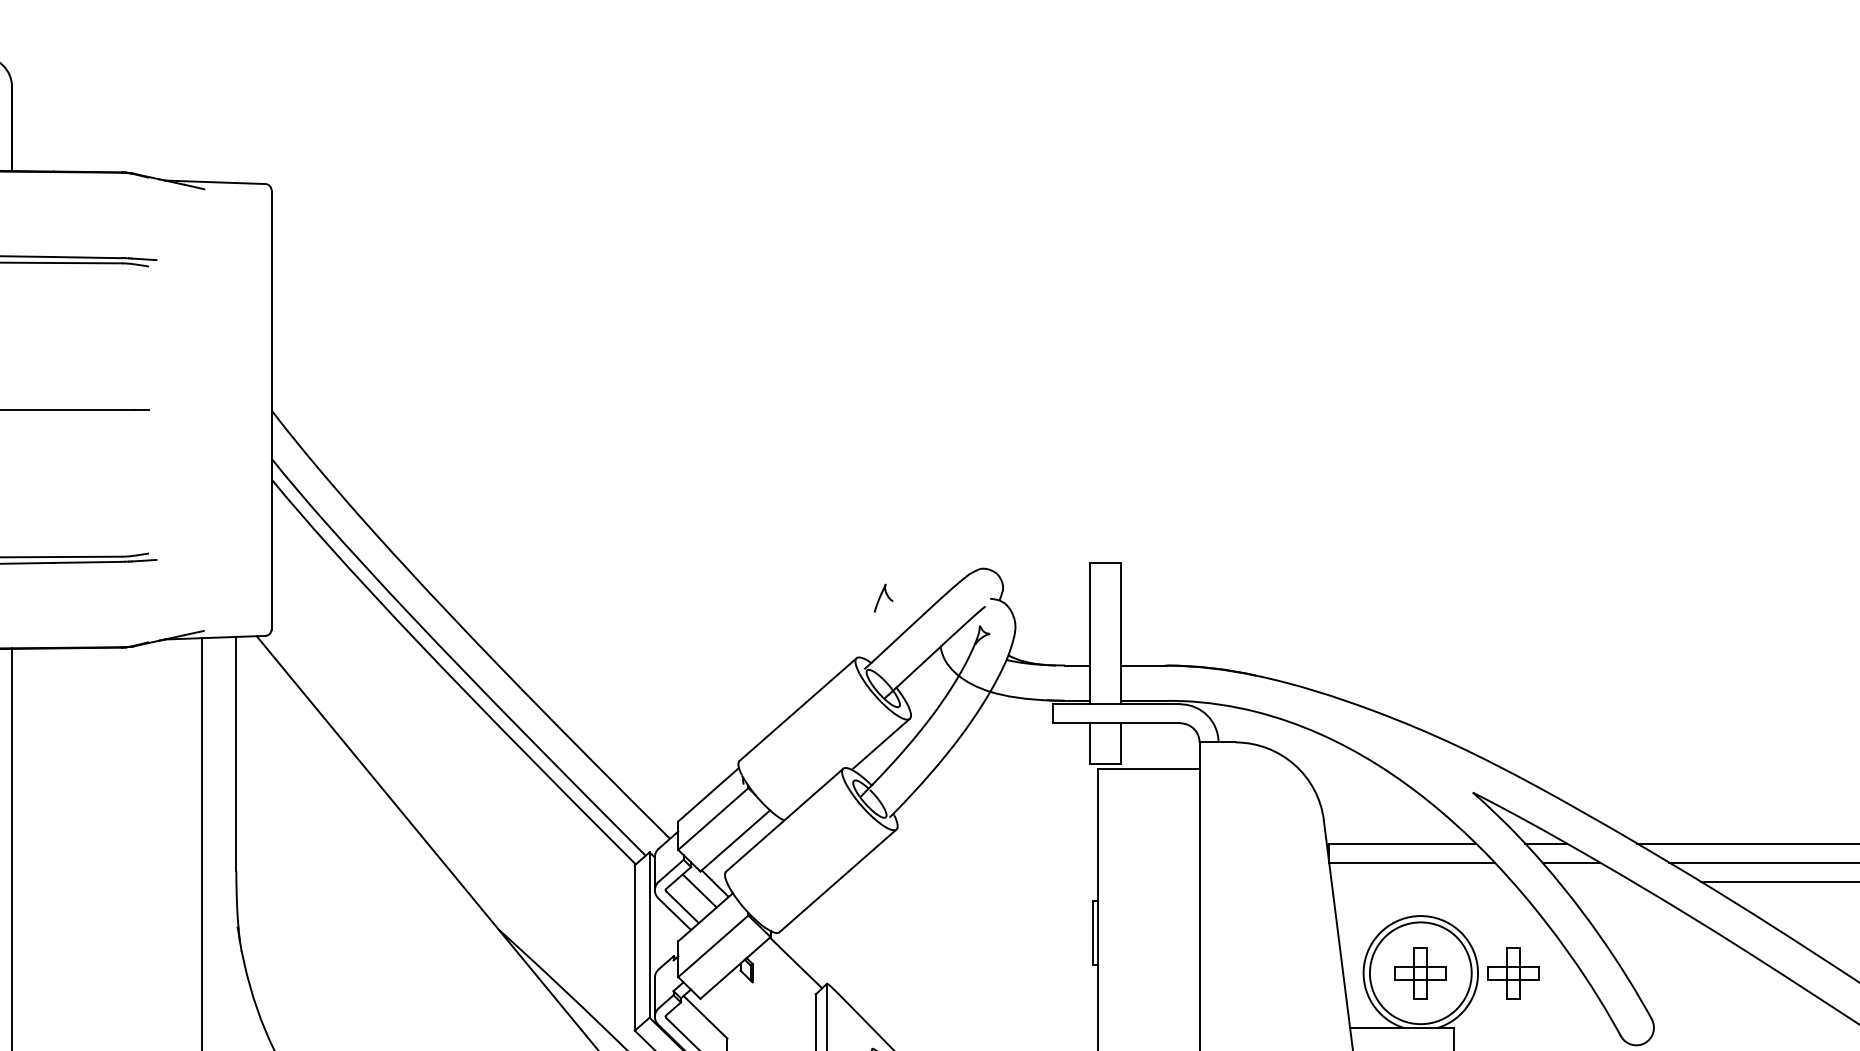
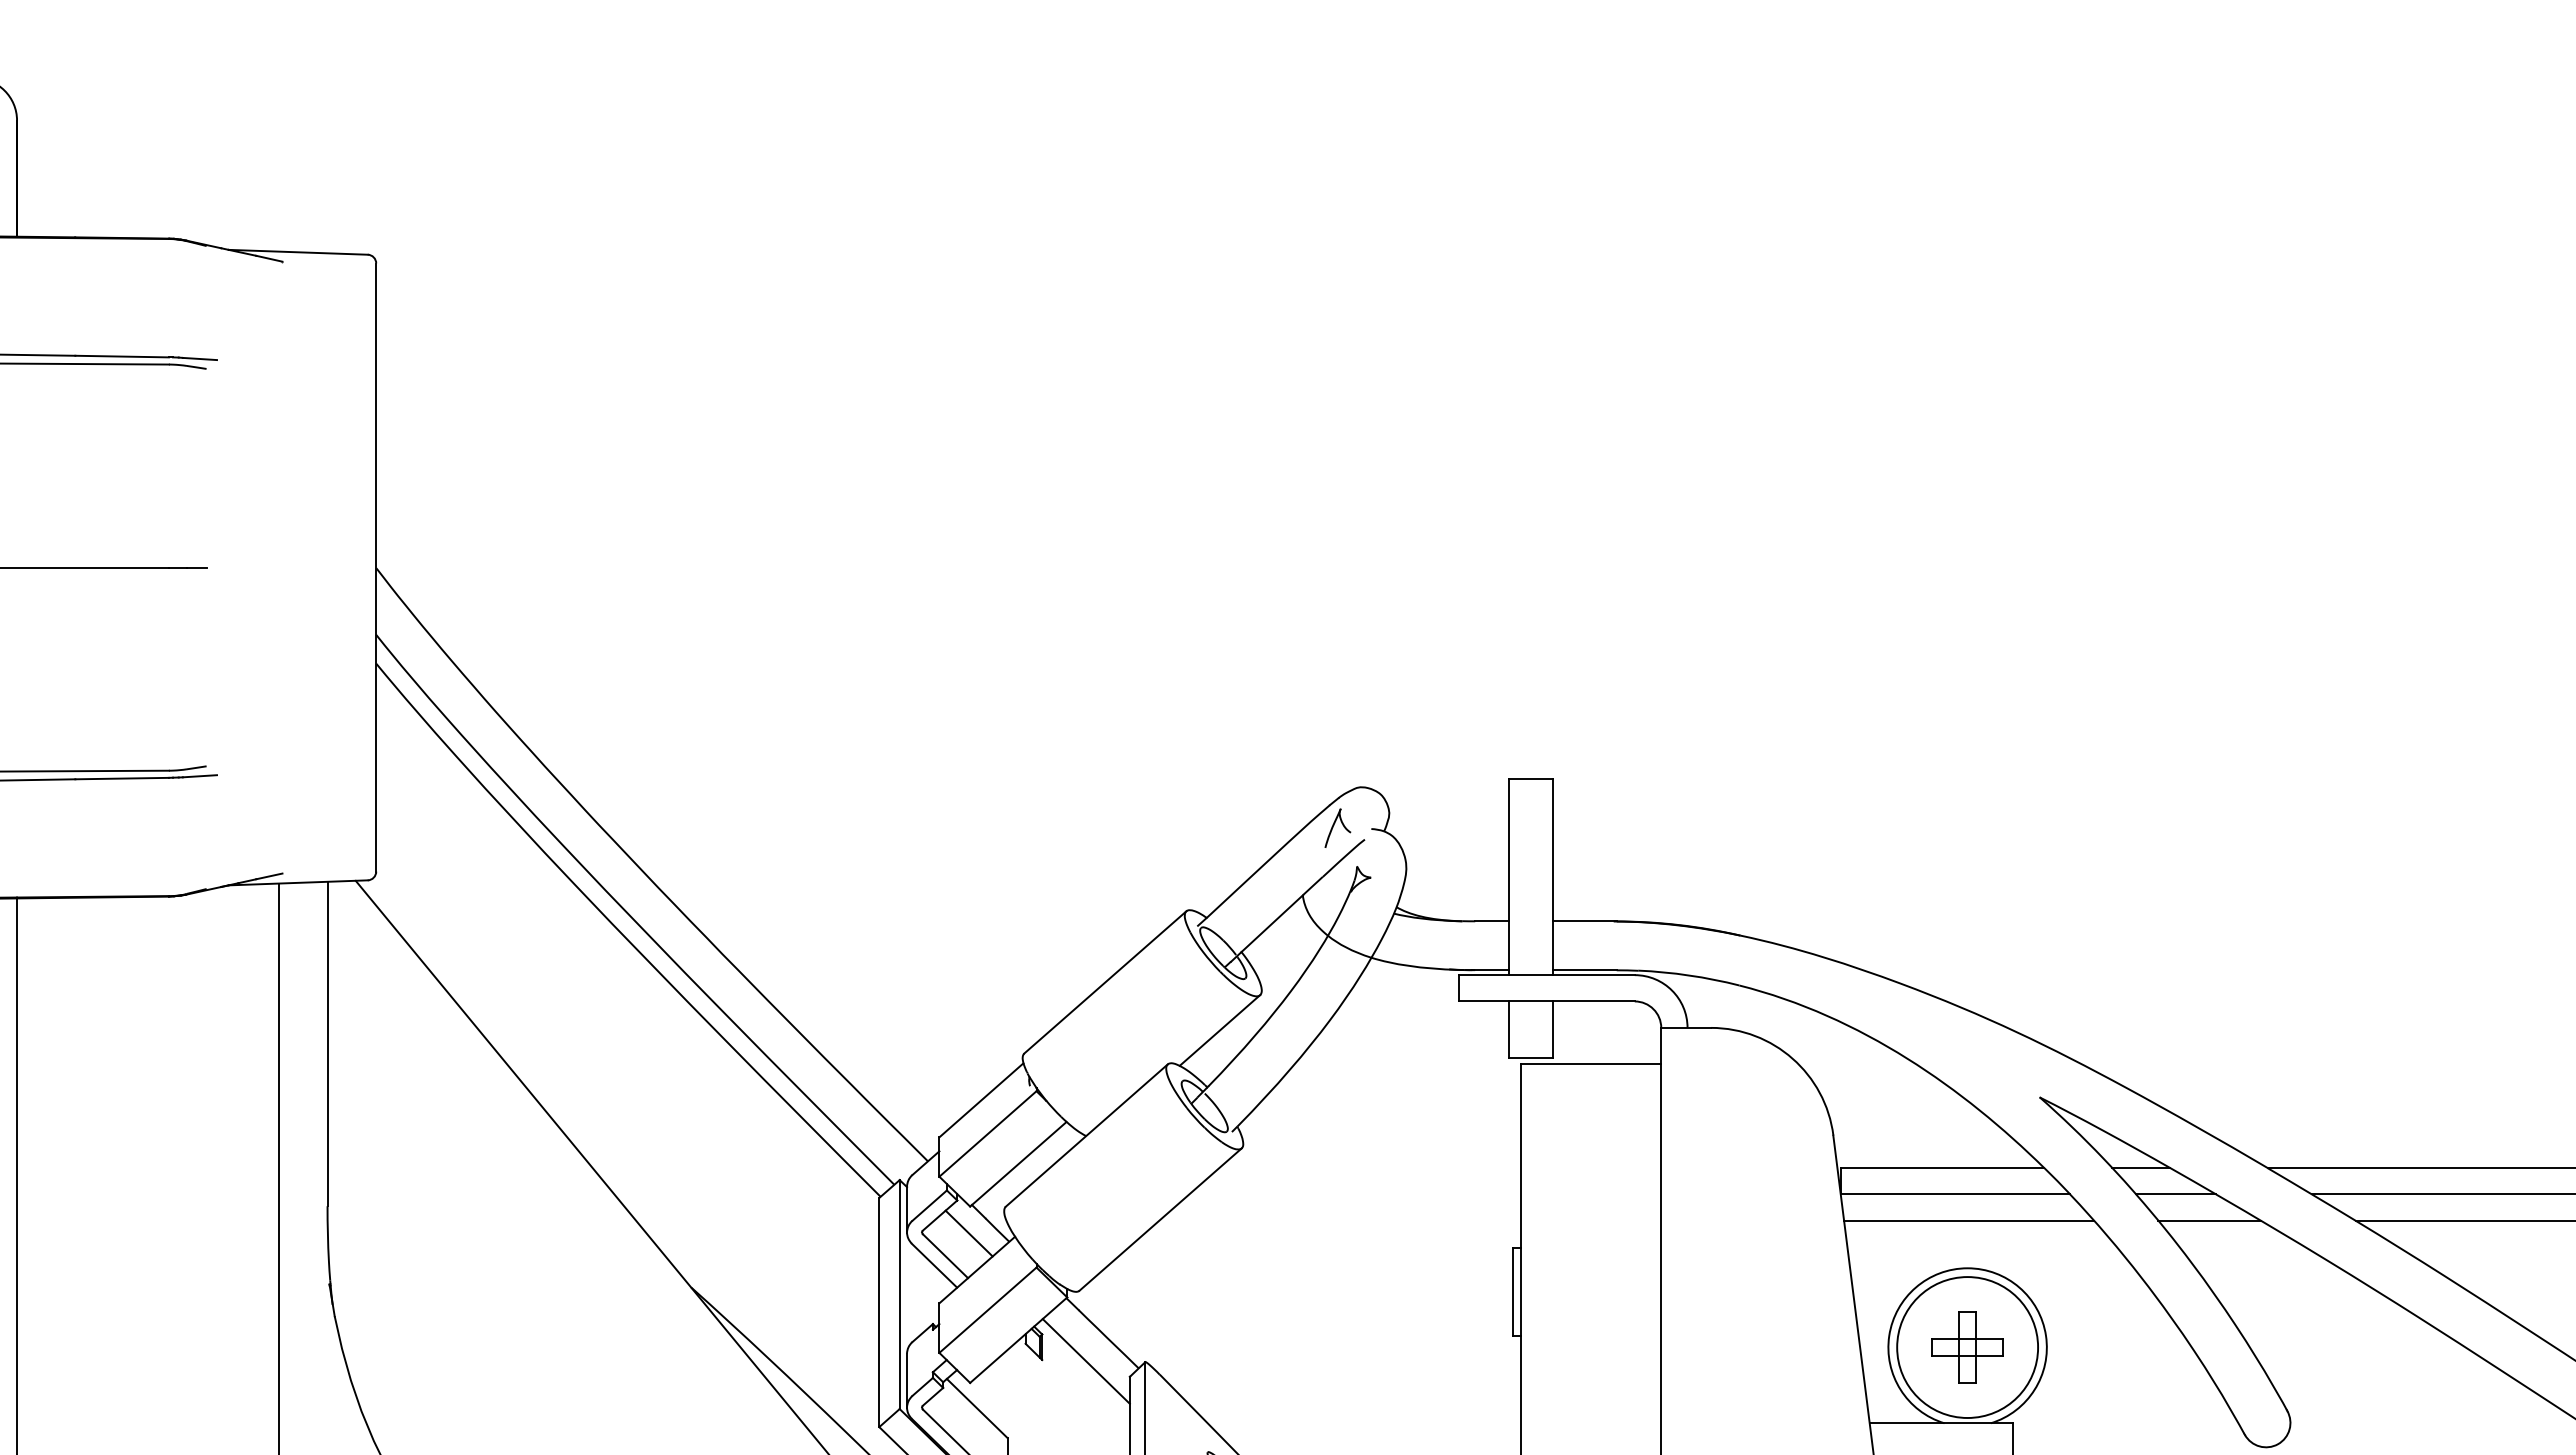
part: (883, 597) -> (1337, 827), moved
line: (1422, 881) -> (1969, 1220), added
line: (1595, 881) -> (2209, 1220), added
part: (1513, 973) -> (2095, 1347), removed
line: (783, 983) -> (1085, 1361), added

